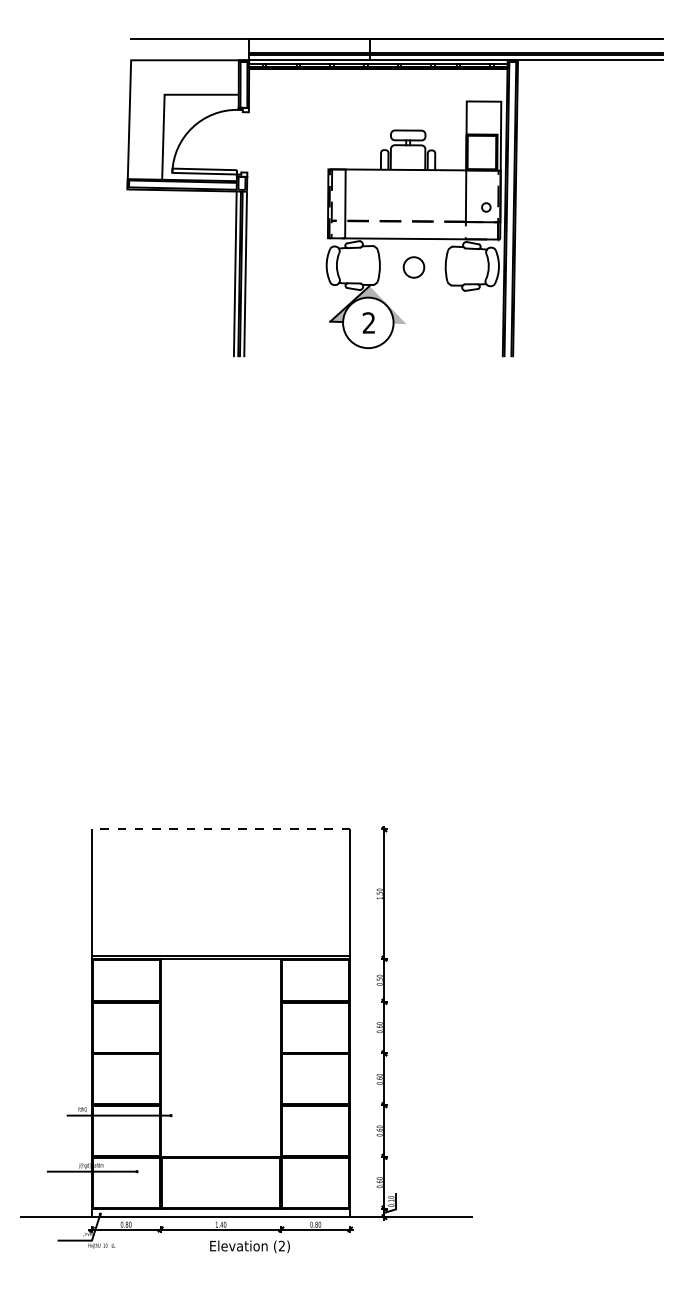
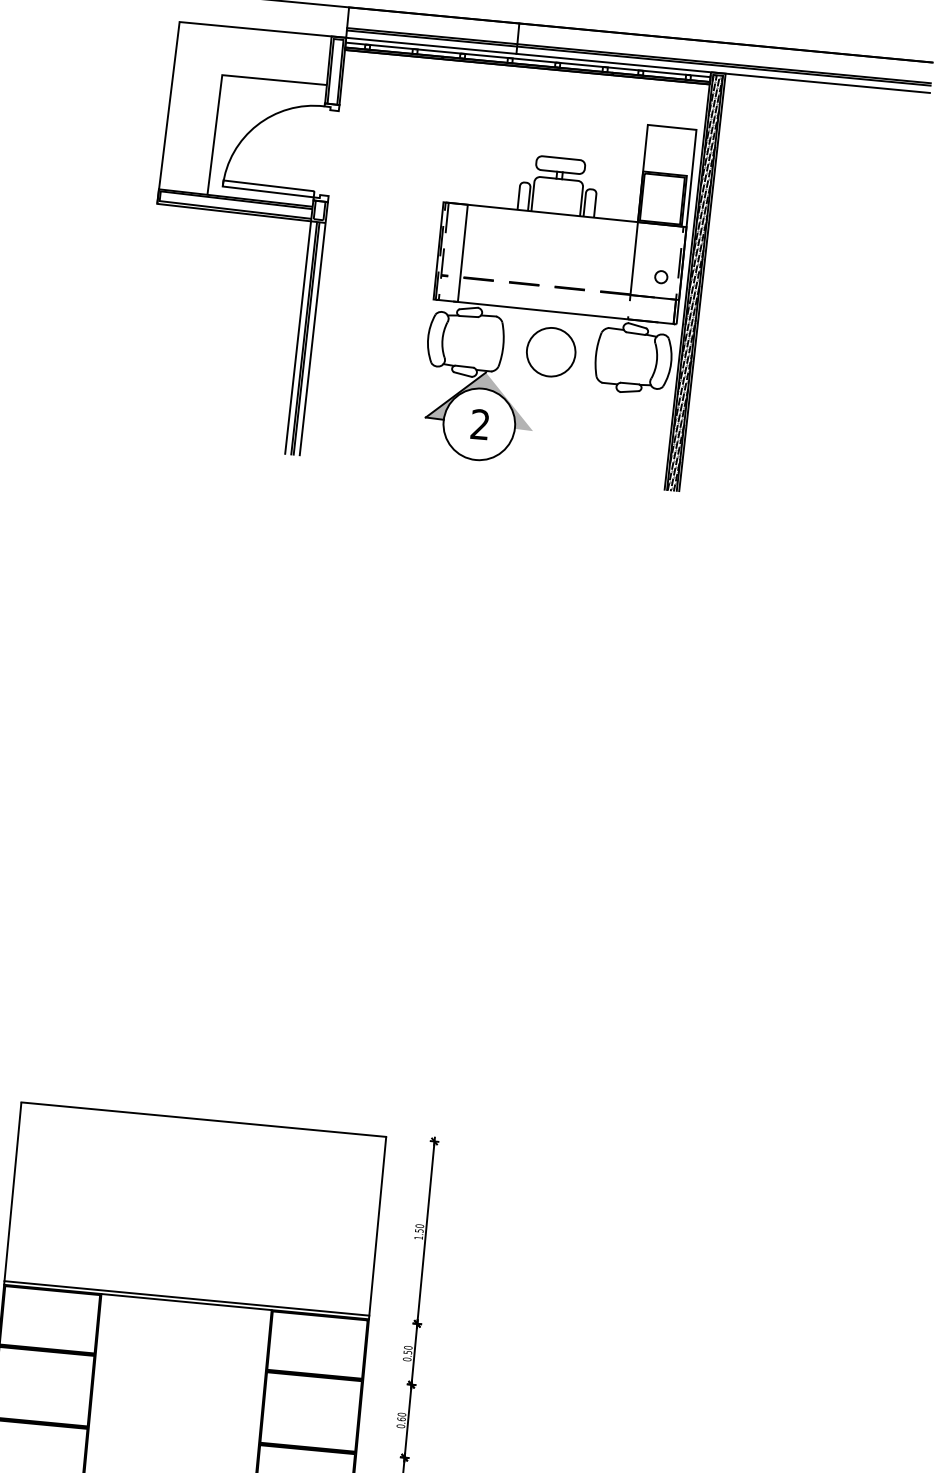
hatch: (510, 209) -> (695, 283), added
circle: (413, 267) -> (550, 352), size x1.67
line: (220, 829) -> (203, 1119), dashed -> solid

